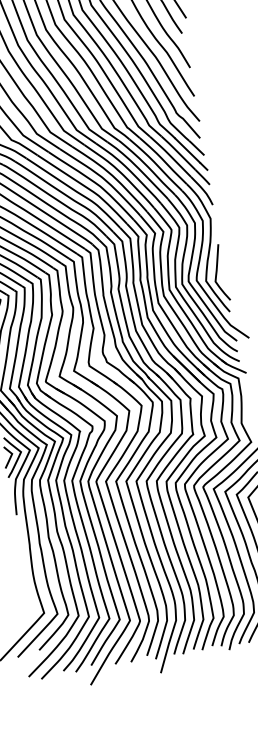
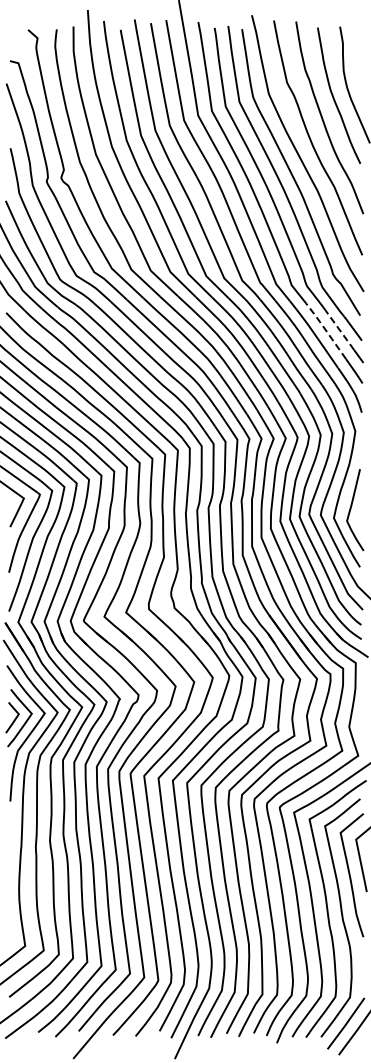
line: (187, 150) -> (339, 329), solid -> dashed
line: (177, 152) -> (325, 329), solid -> dashed

